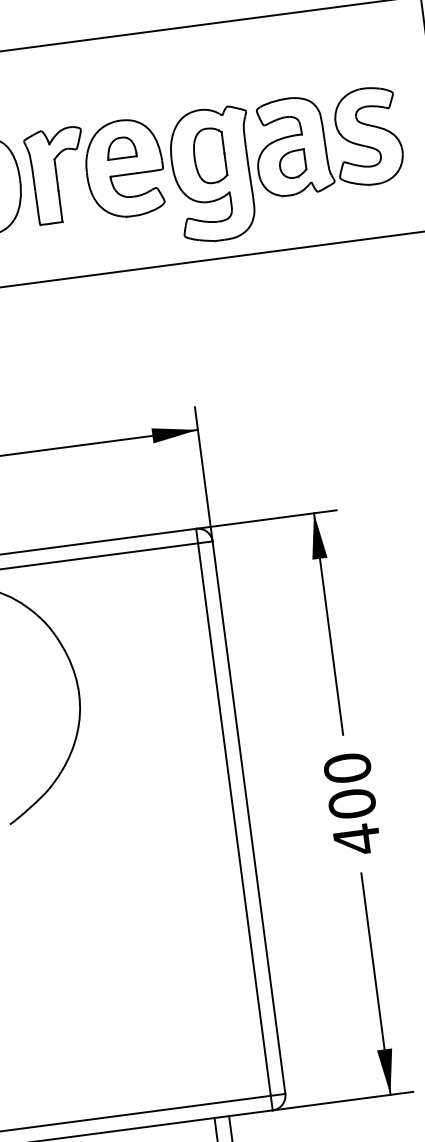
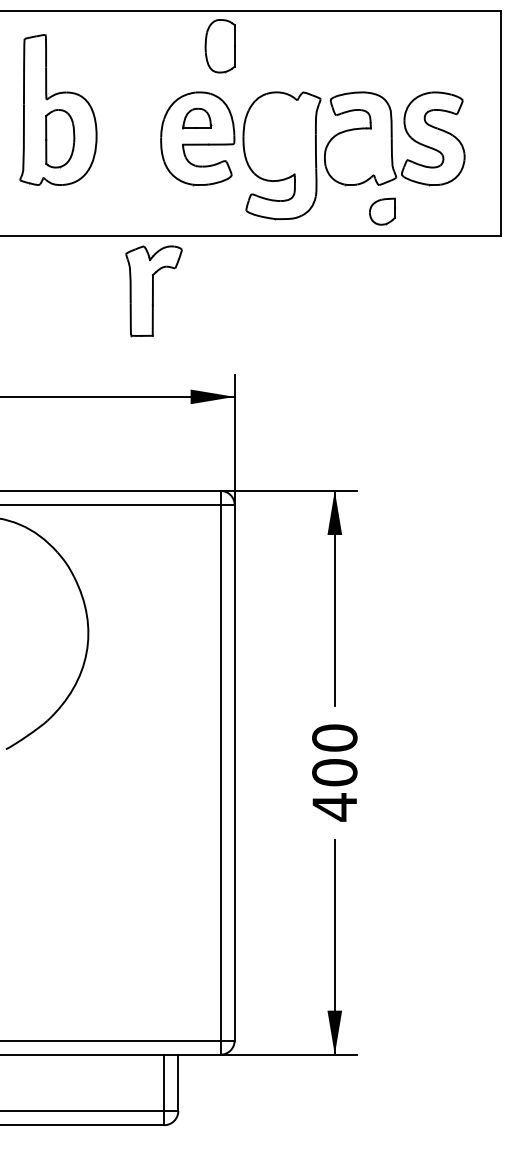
part: (208, 156) -> (219, 46), moved
part: (292, 164) -> (382, 211), moved
part: (57, 176) -> (153, 291), moved

